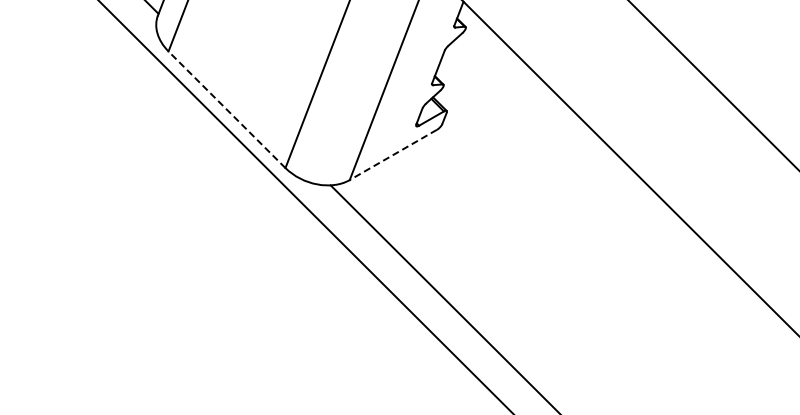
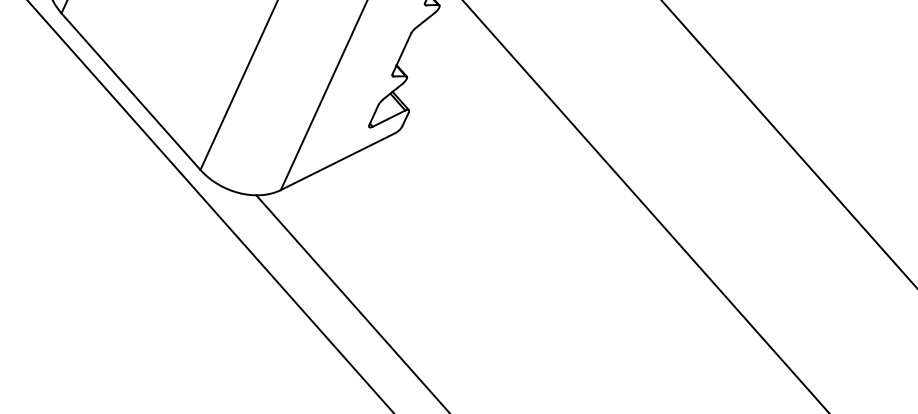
line: (227, 109) -> (131, 91), dashed -> solid
line: (392, 155) -> (336, 162), dashed -> solid

